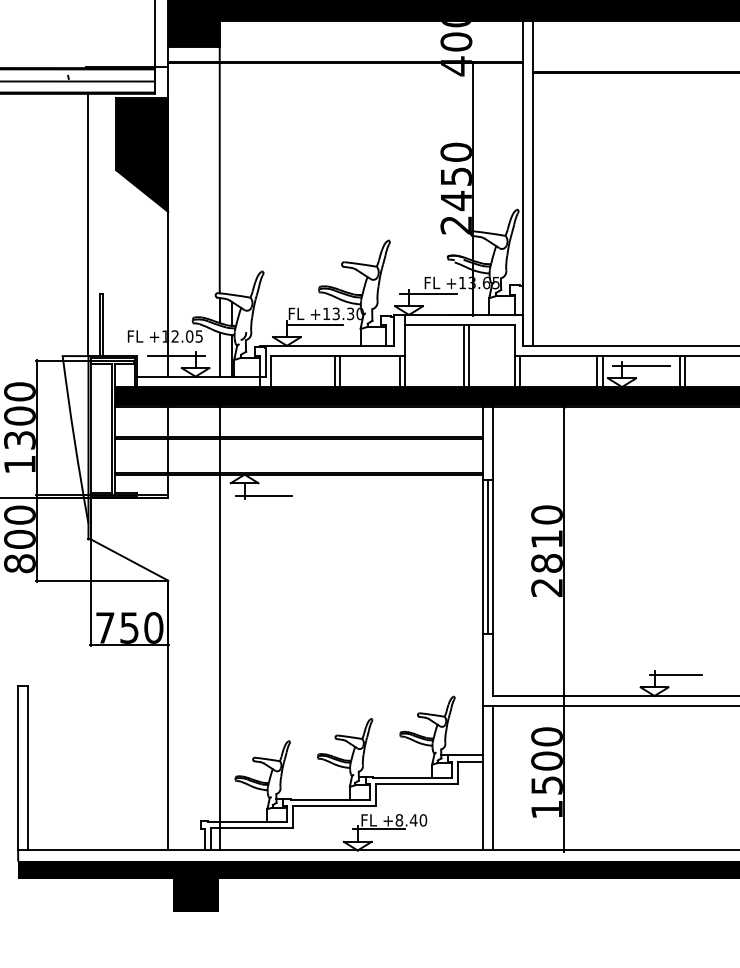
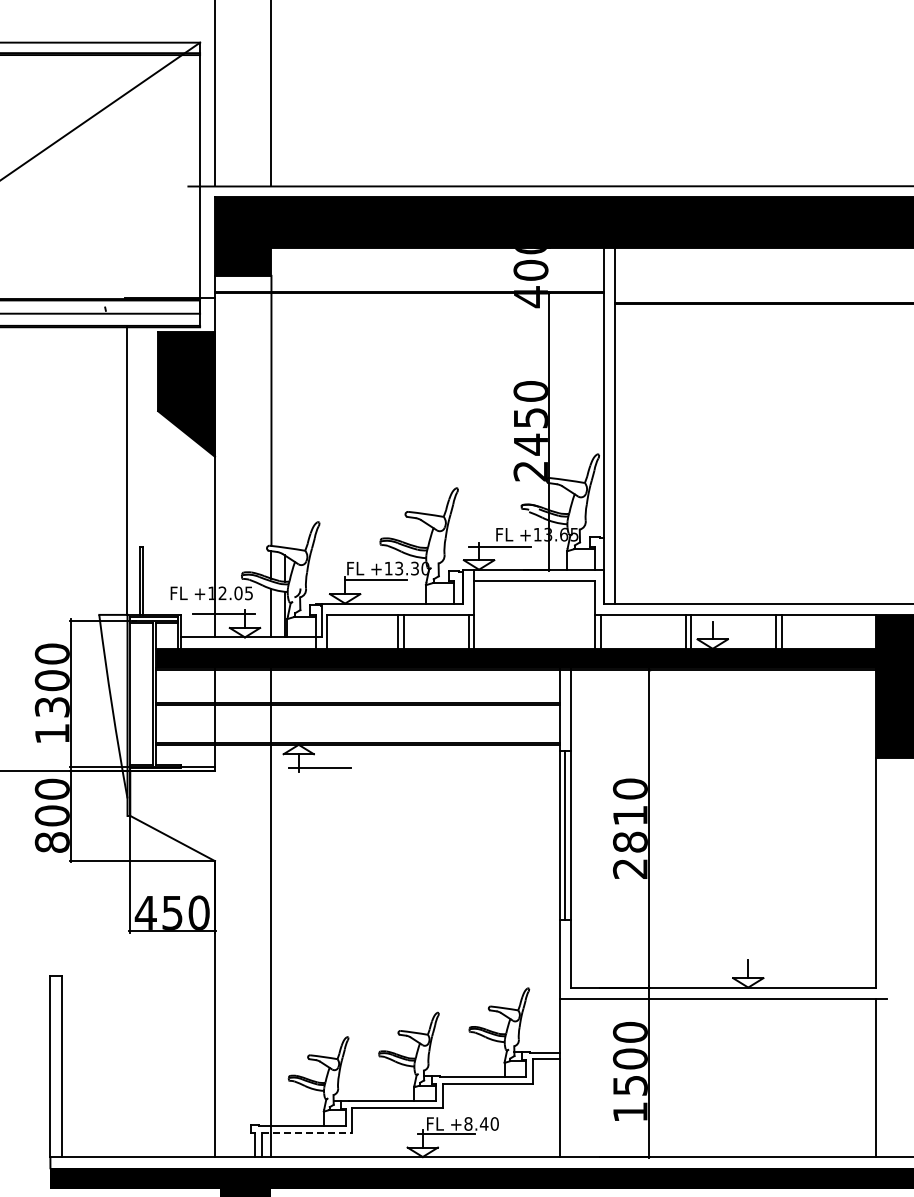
line: (464, 355) -> (539, 614), removed
line: (468, 355) -> (544, 614), removed
line: (641, 365) -> (733, 625), removed
text: (104, 627) -> (145, 912), 750 -> 450
line: (675, 674) -> (771, 964), removed
line: (493, 777) -> (571, 1077), removed
line: (252, 828) -> (307, 1132), solid -> dashed

